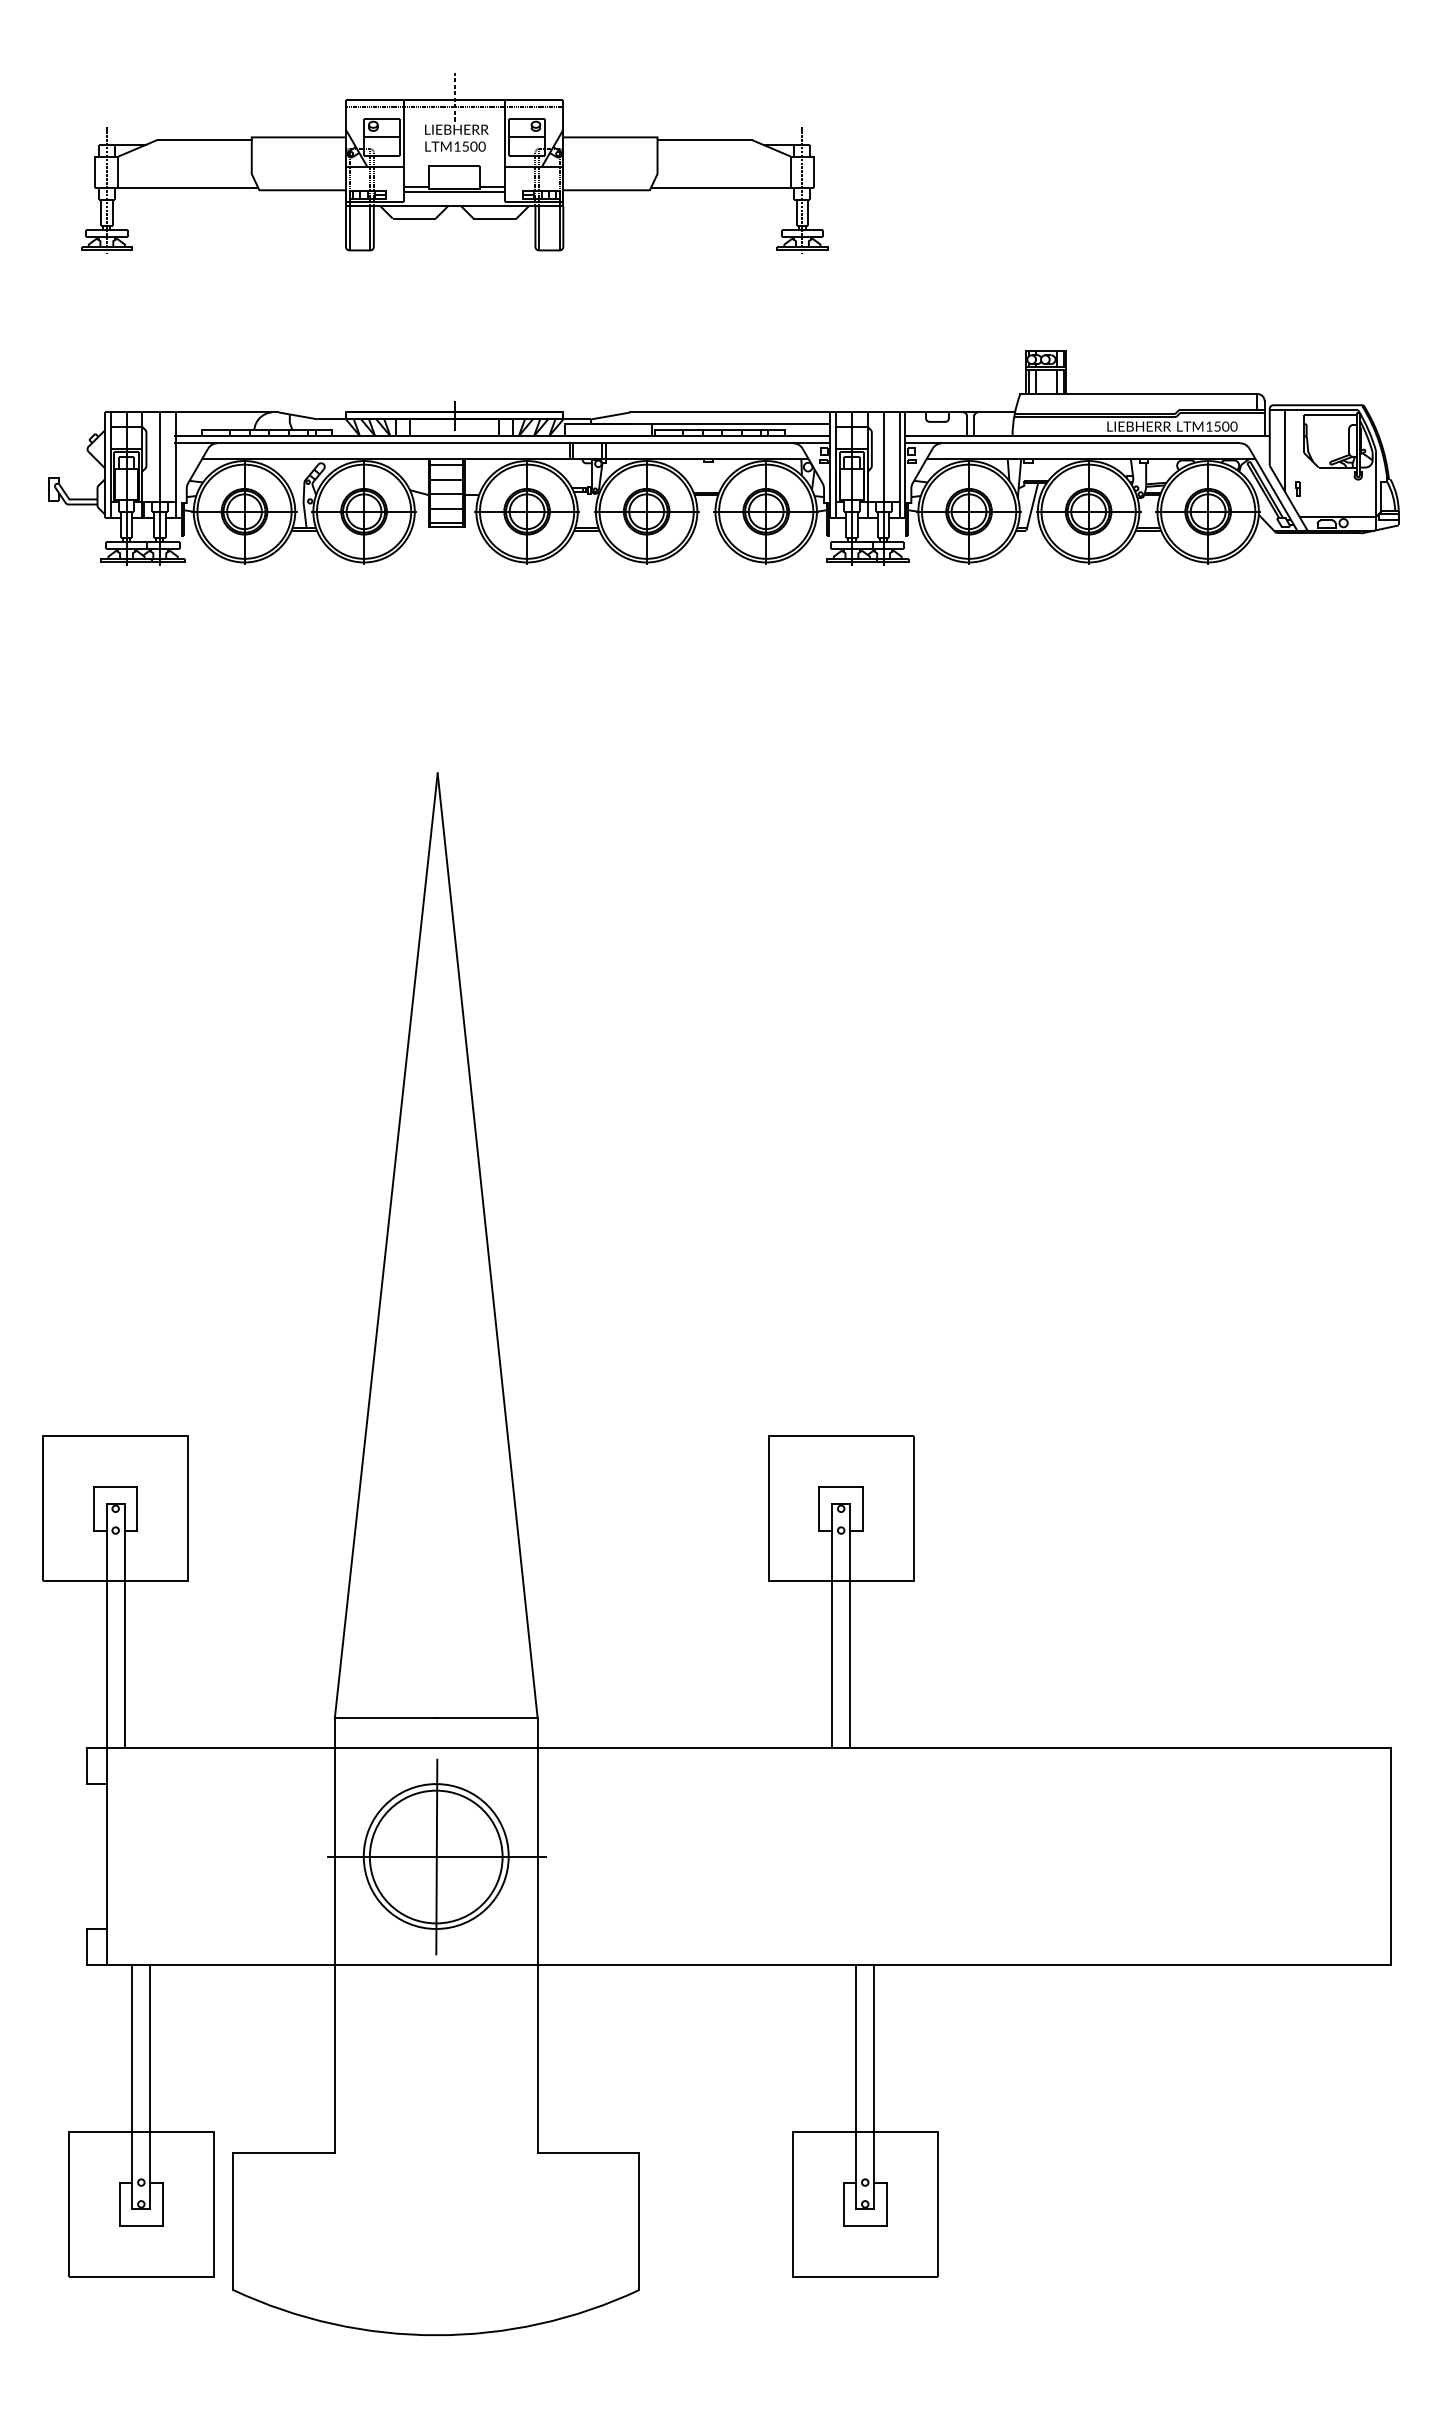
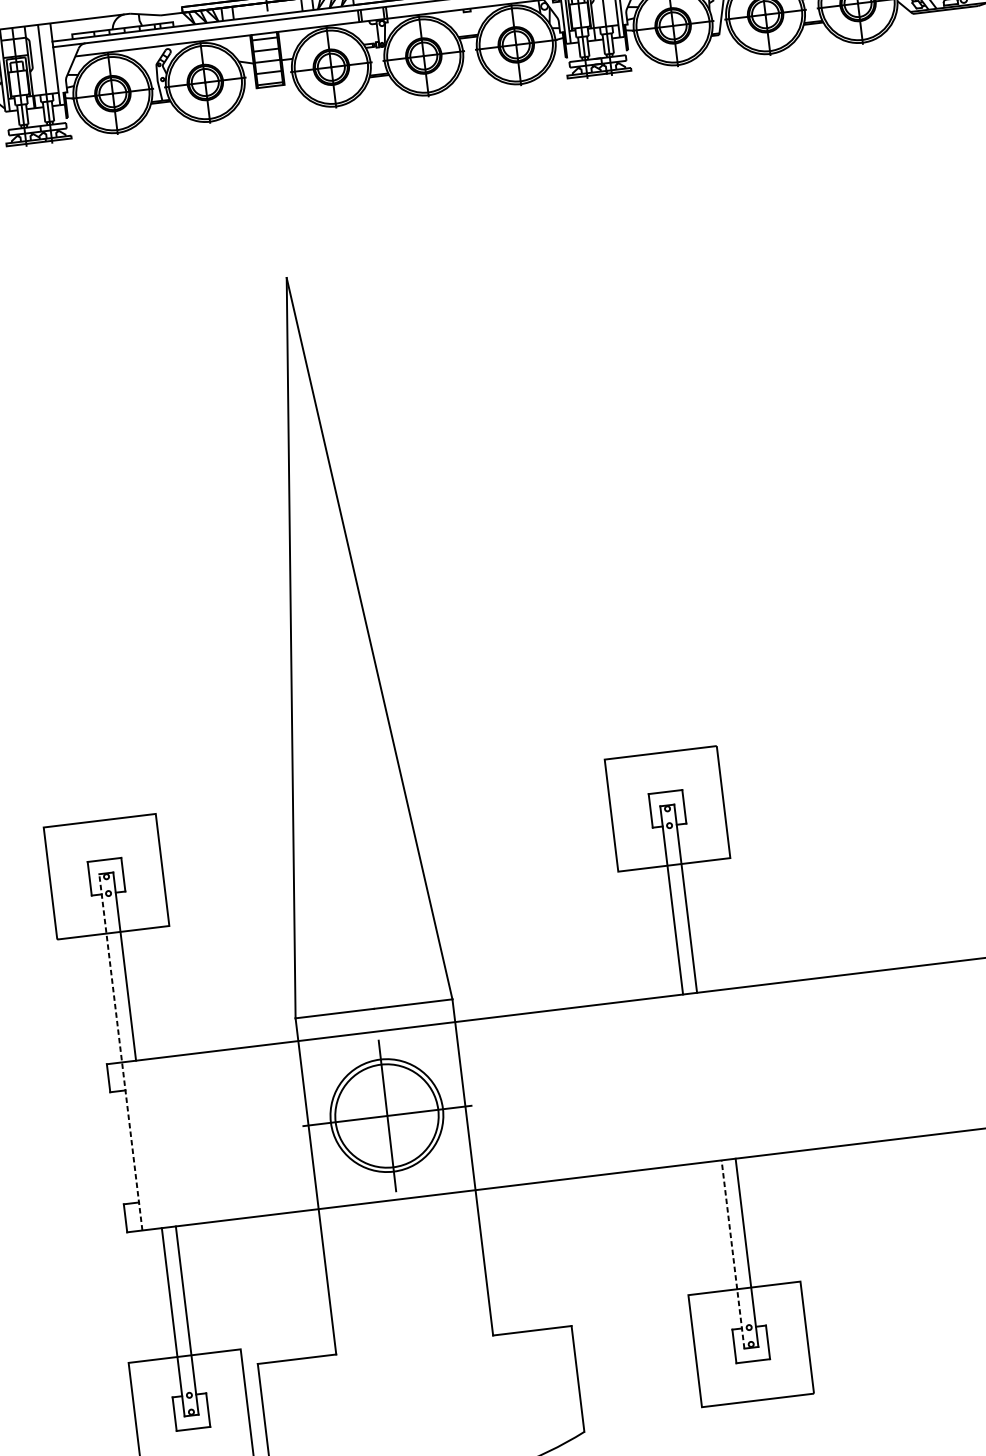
line: (106, 1734) -> (120, 1052), solid -> dashed
line: (855, 2086) -> (732, 1254), solid -> dashed

